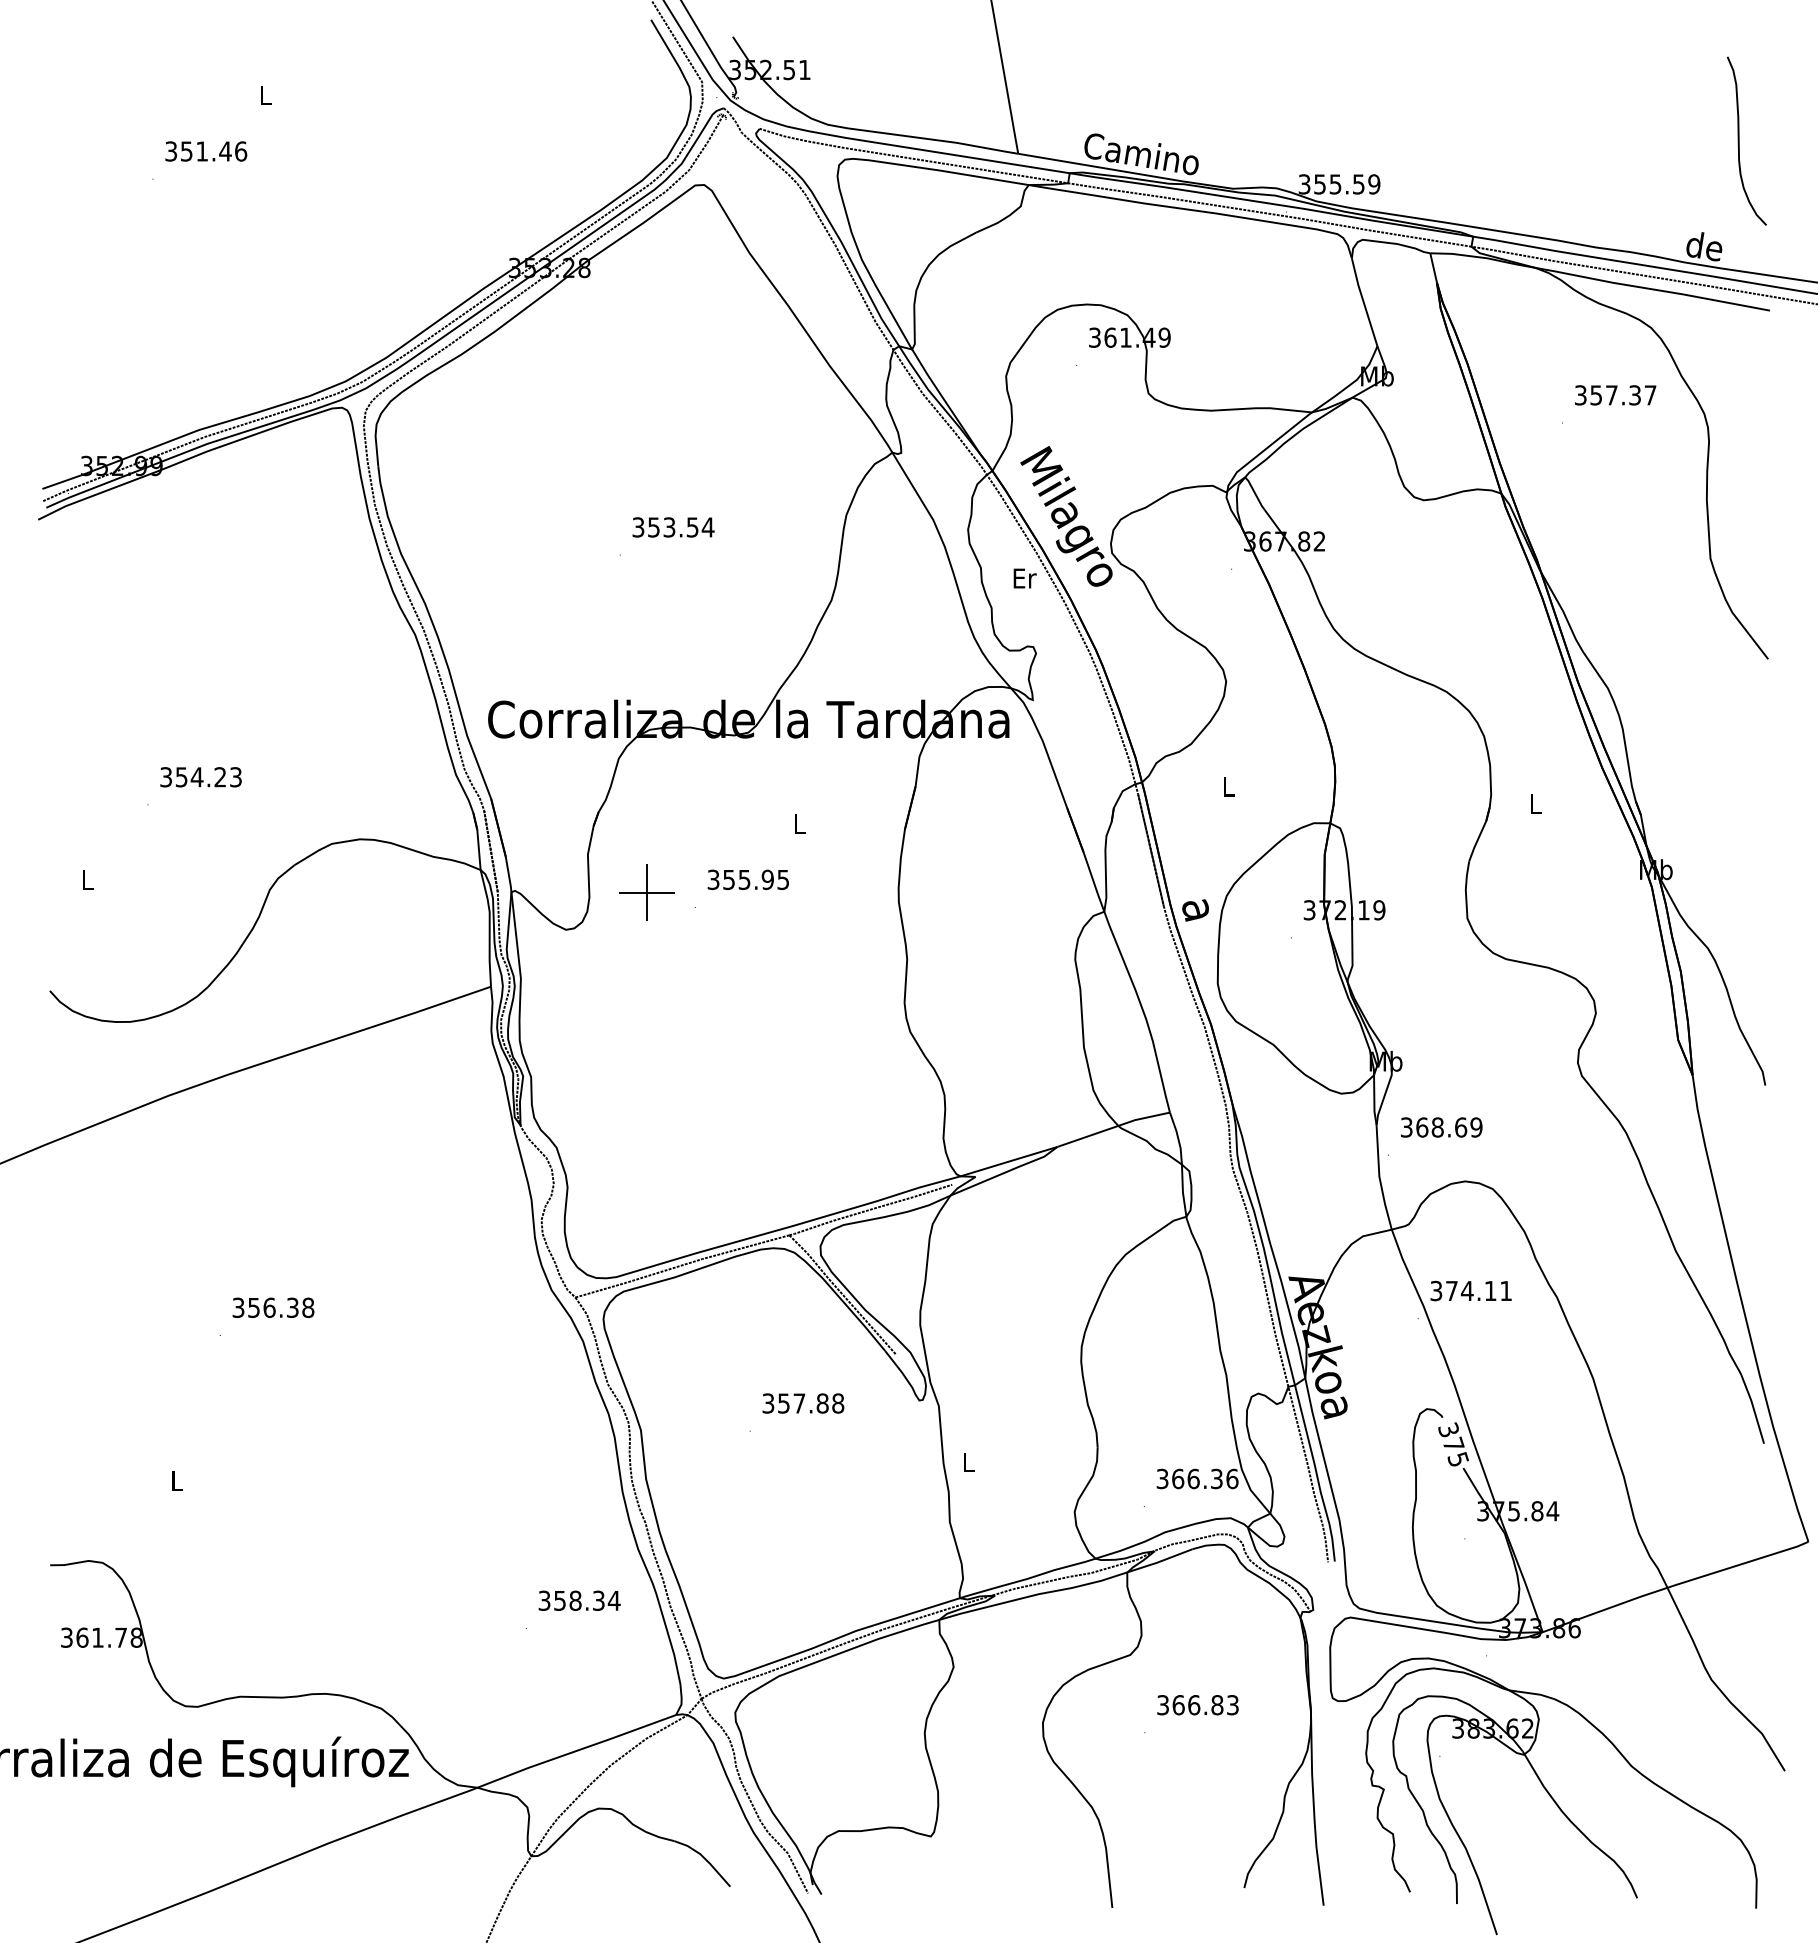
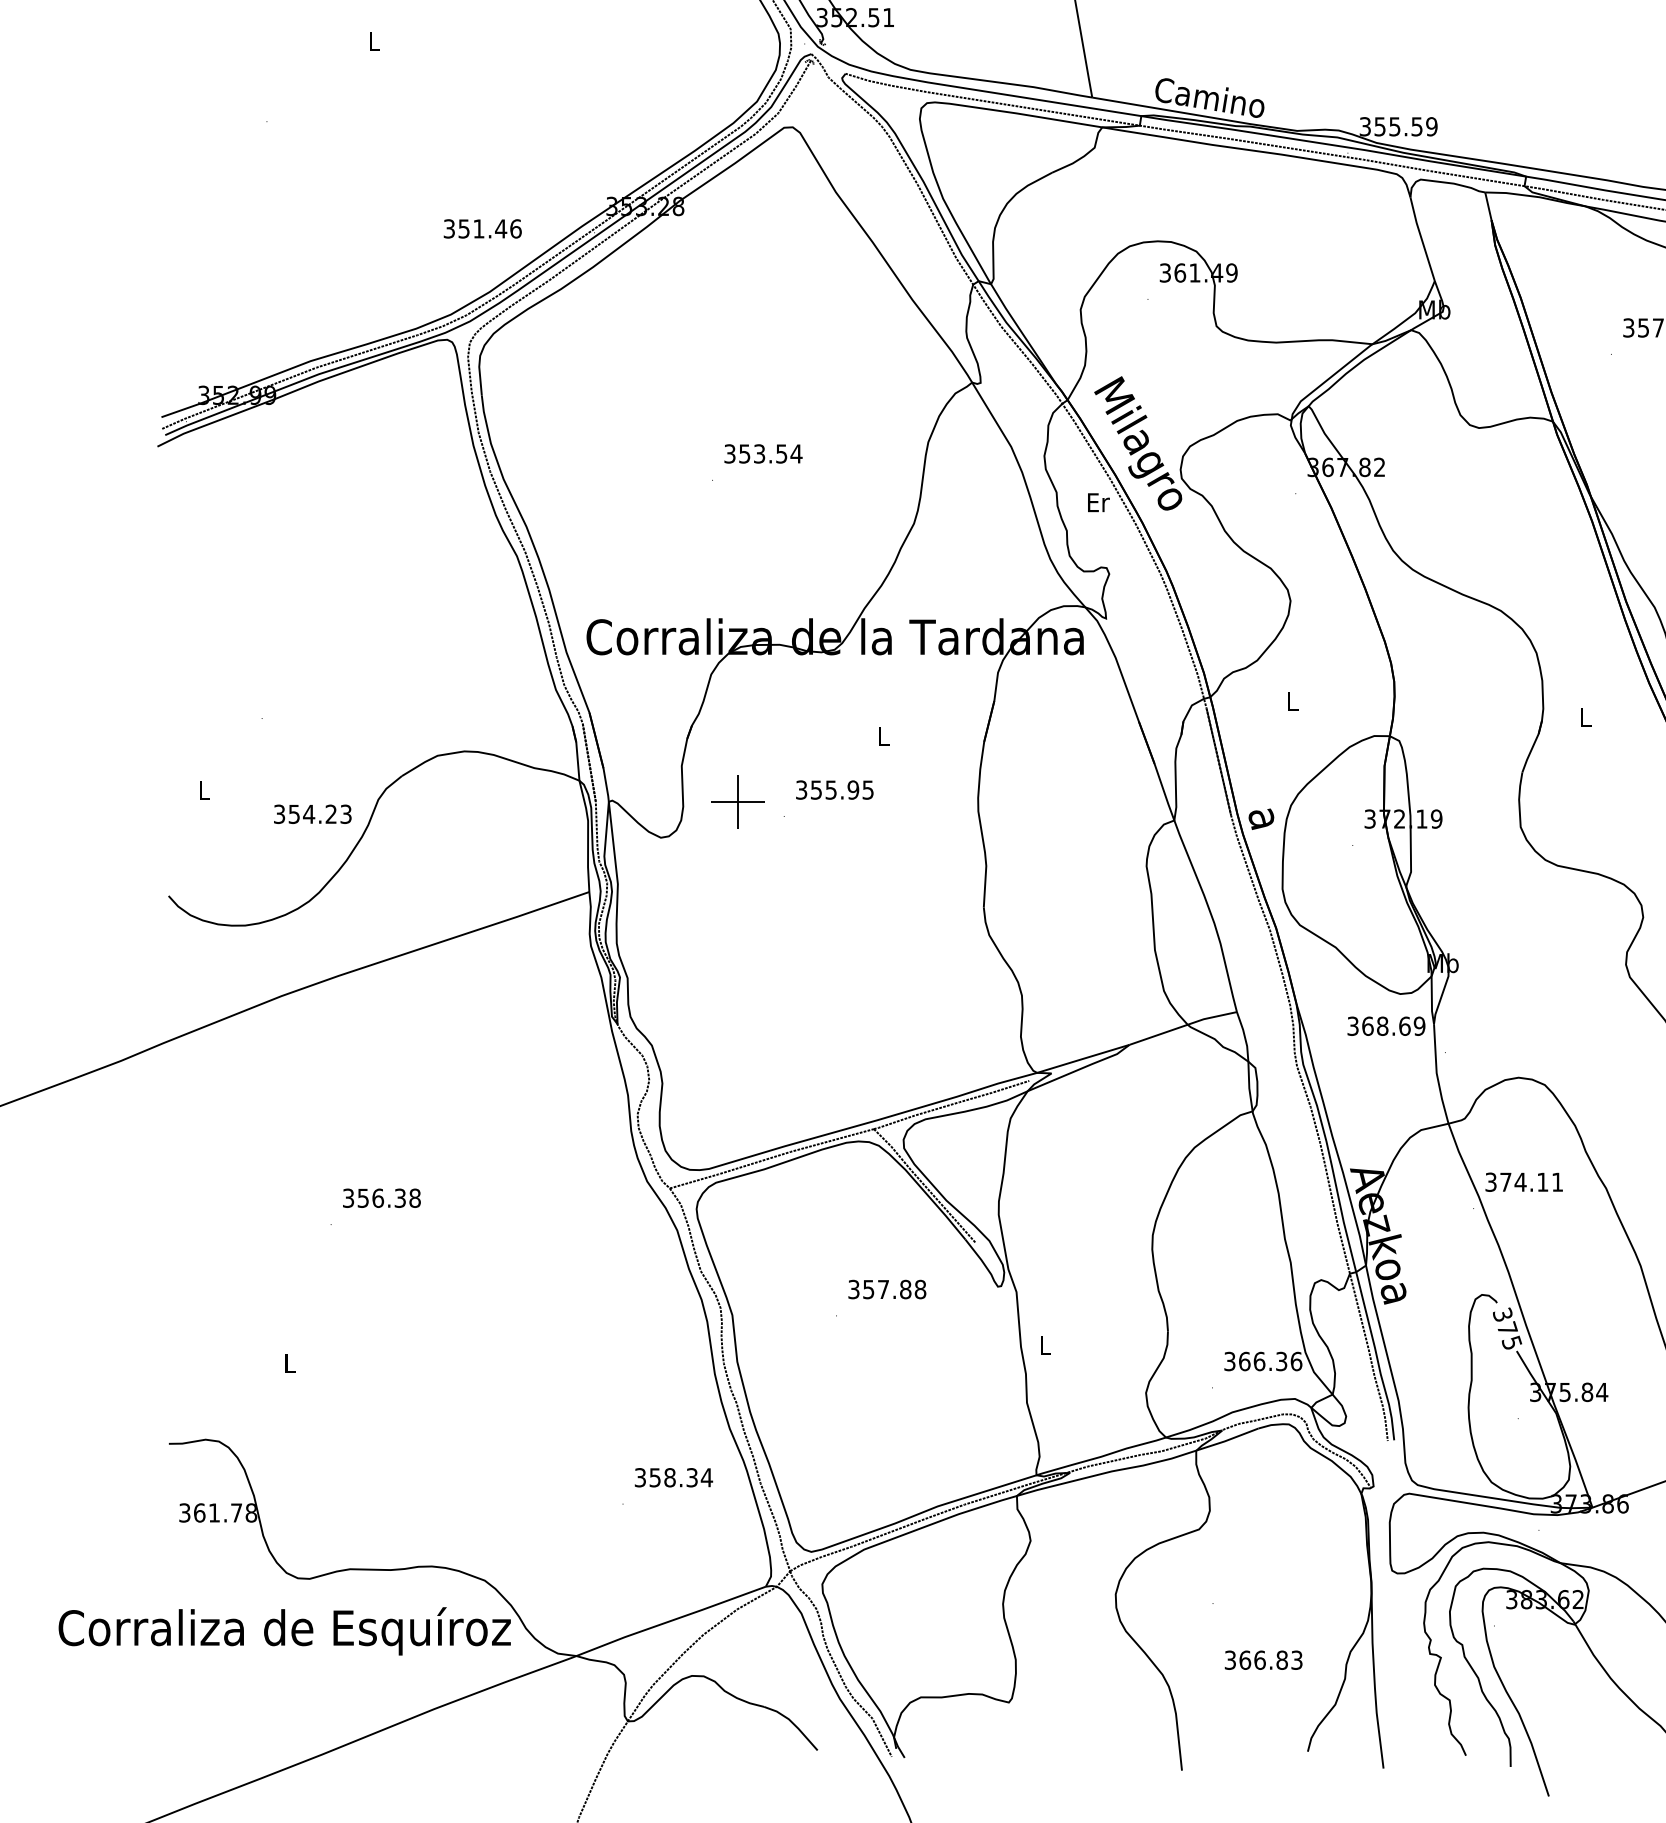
text: (206, 151) -> (483, 228), moved
text: (200, 777) -> (312, 814), moved
text: (1441, 1127) -> (1386, 1026), moved
text: (1197, 1705) -> (1263, 1660), moved

